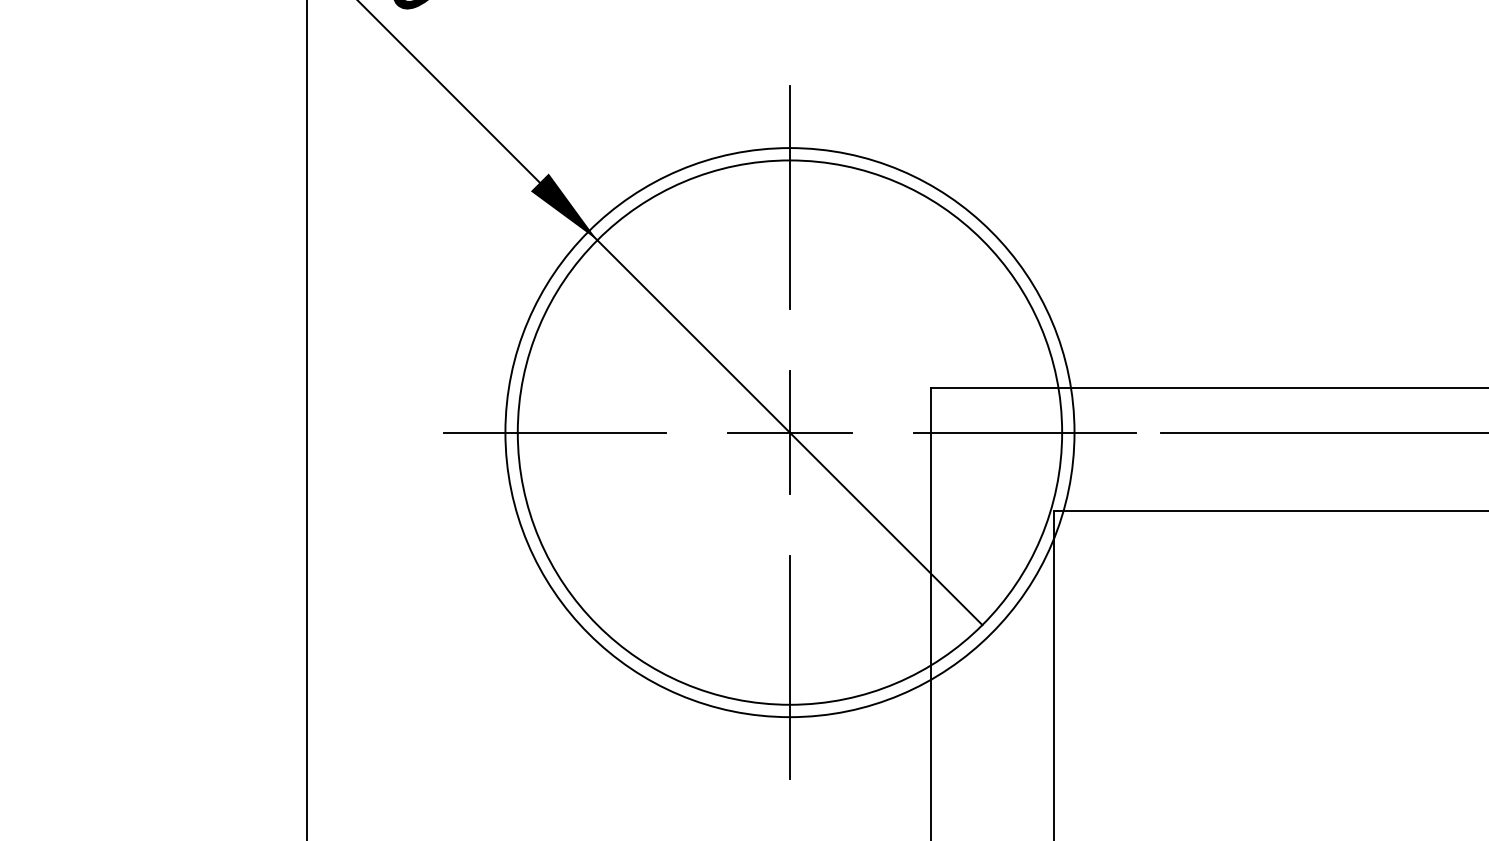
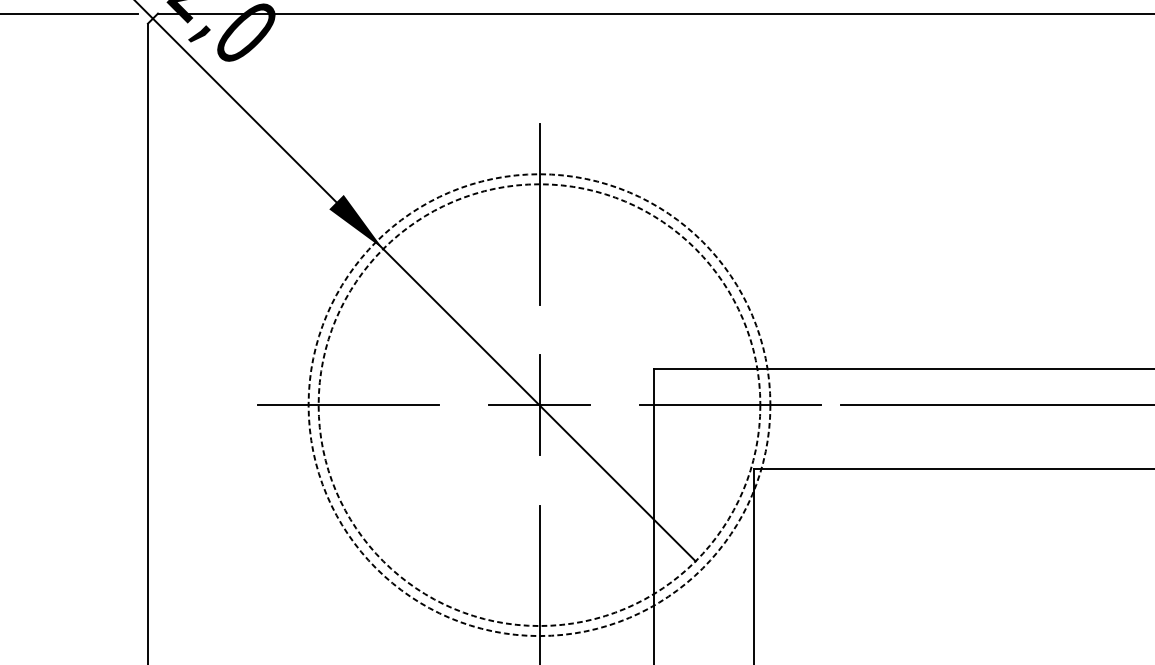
circle: (789, 432) -> (539, 405), solid -> dashed
circle: (789, 432) -> (539, 405), solid -> dashed

